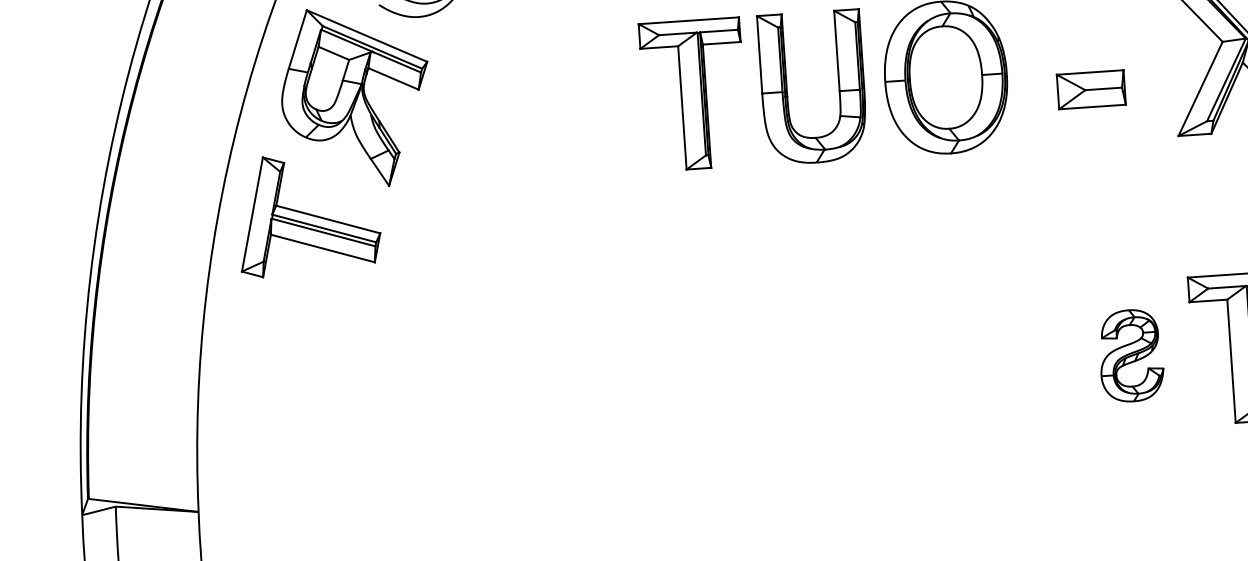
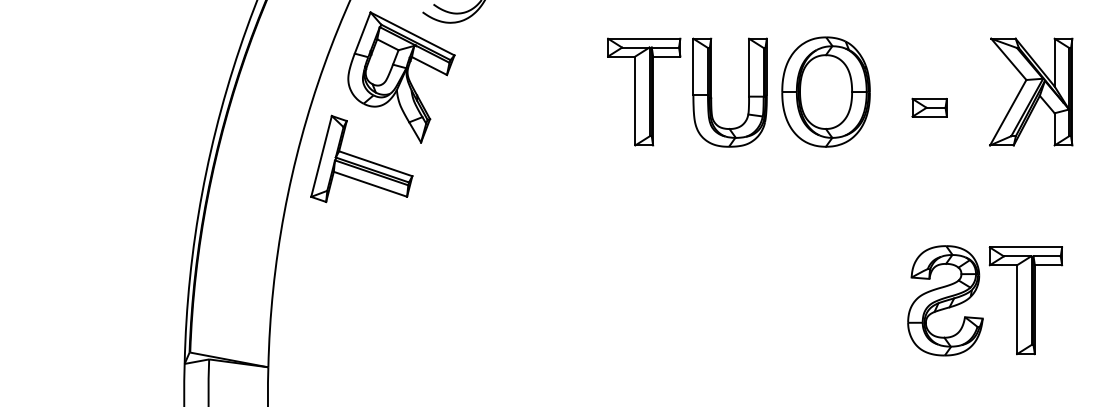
part: (1090, 89) -> (929, 107), size x0.71
part: (1131, 355) -> (945, 300), size x1.67

